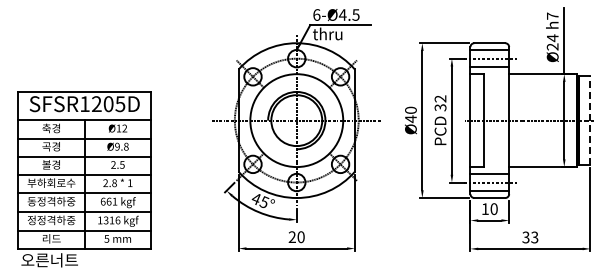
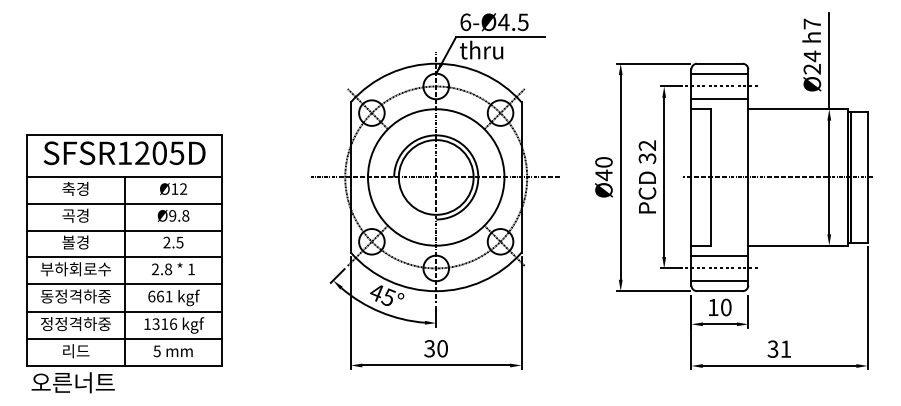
line: (590, 120) -> (867, 177), dashed -> solid
text: (291, 237) -> (428, 349), 20 -> 30
text: (534, 237) -> (785, 349), 33 -> 31

